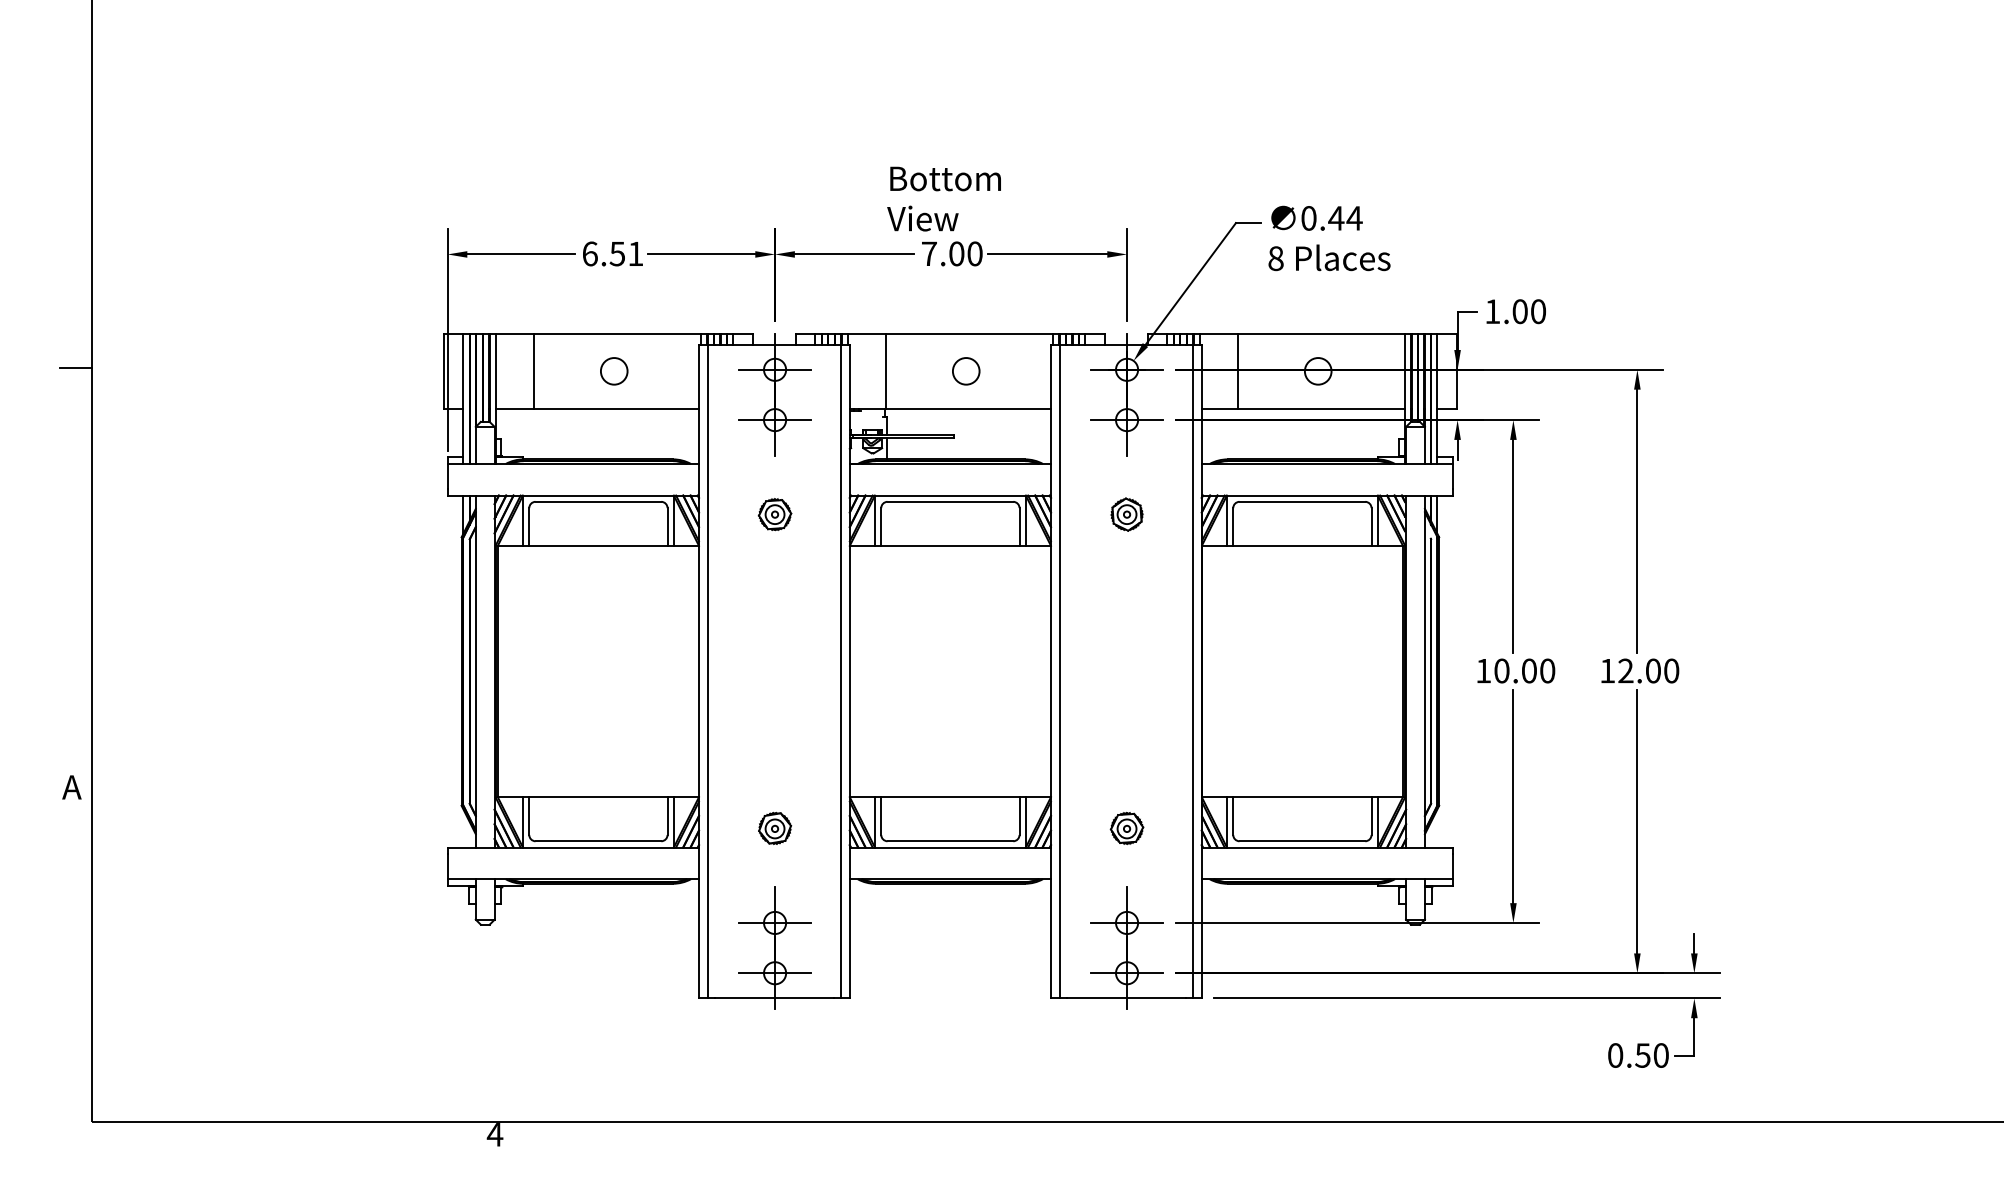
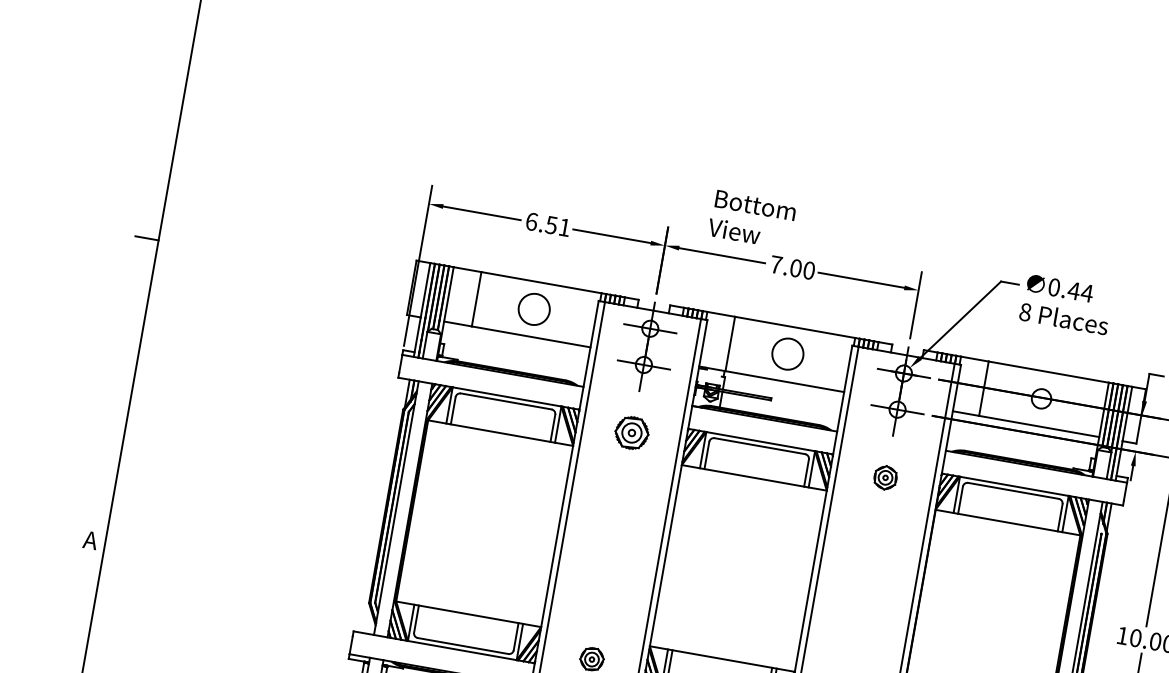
text: (943, 198) -> (751, 219), moved
circle: (613, 371) -> (533, 309), size x1.6
circle: (965, 371) -> (787, 354), size x1.6
part: (774, 514) -> (631, 432), size x1.4

